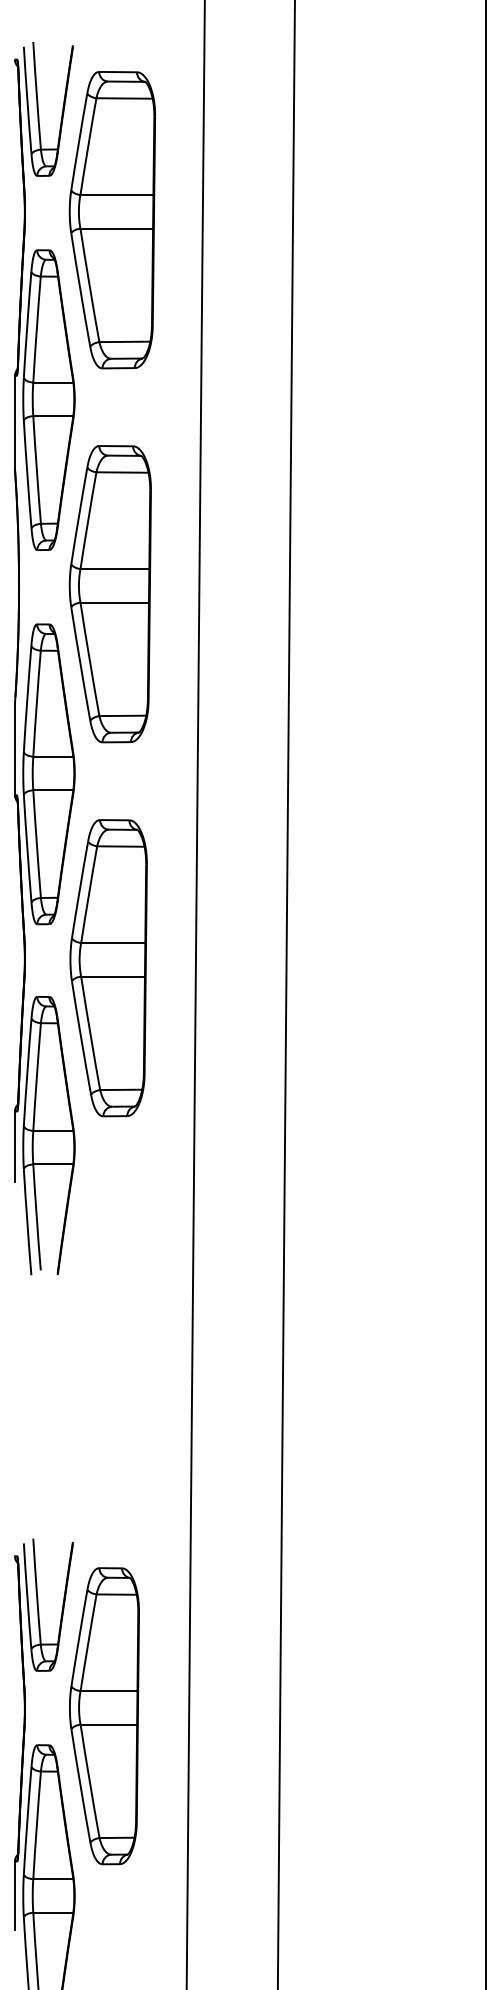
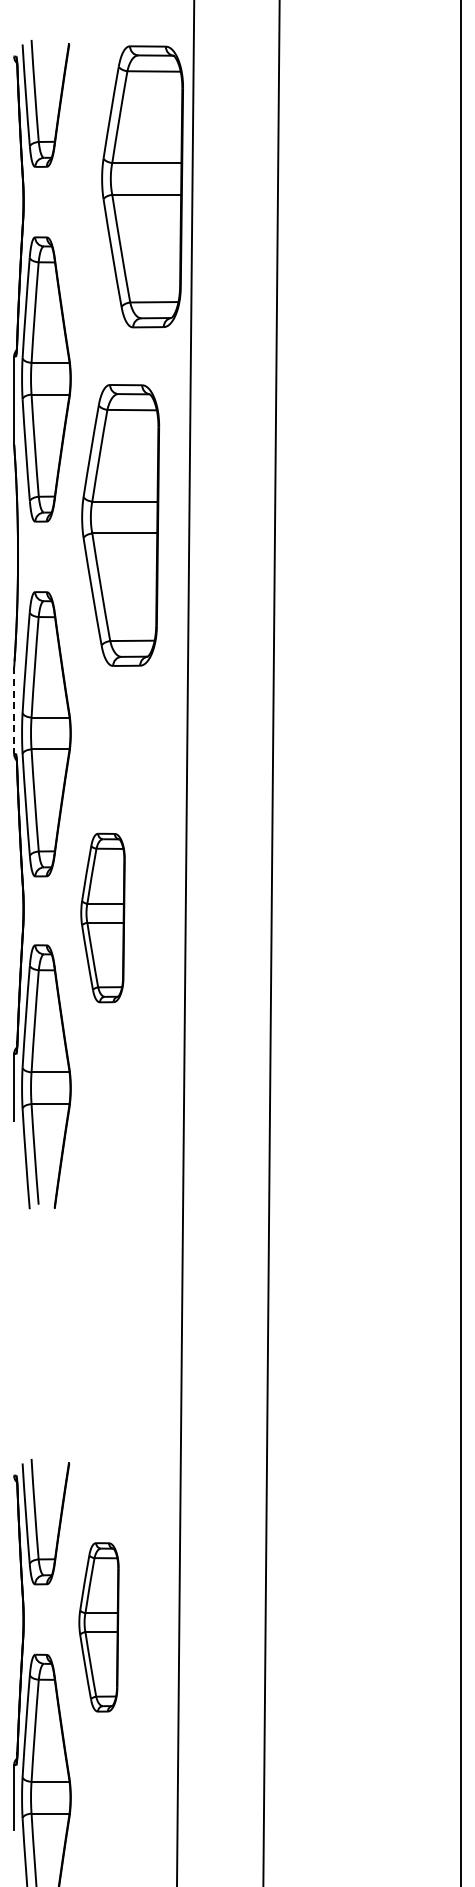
part: (112, 219) -> (142, 186), moved
part: (110, 594) -> (120, 525), moved
line: (15, 750) -> (14, 711), solid -> dashed
part: (108, 967) -> (102, 917), size x0.6
part: (103, 1716) -> (98, 1627), size x0.6

